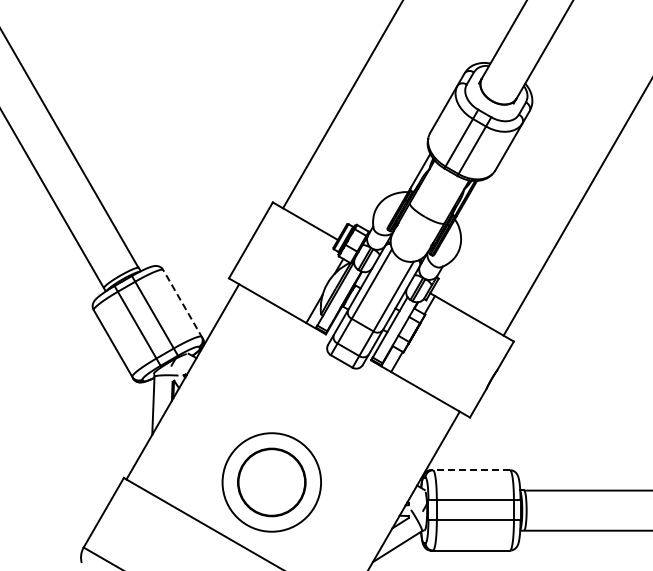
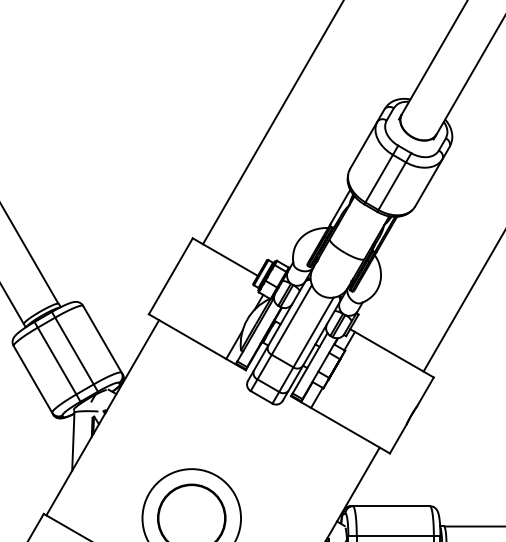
line: (182, 303) -> (102, 339), dashed -> solid
line: (470, 470) -> (390, 506), dashed -> solid

